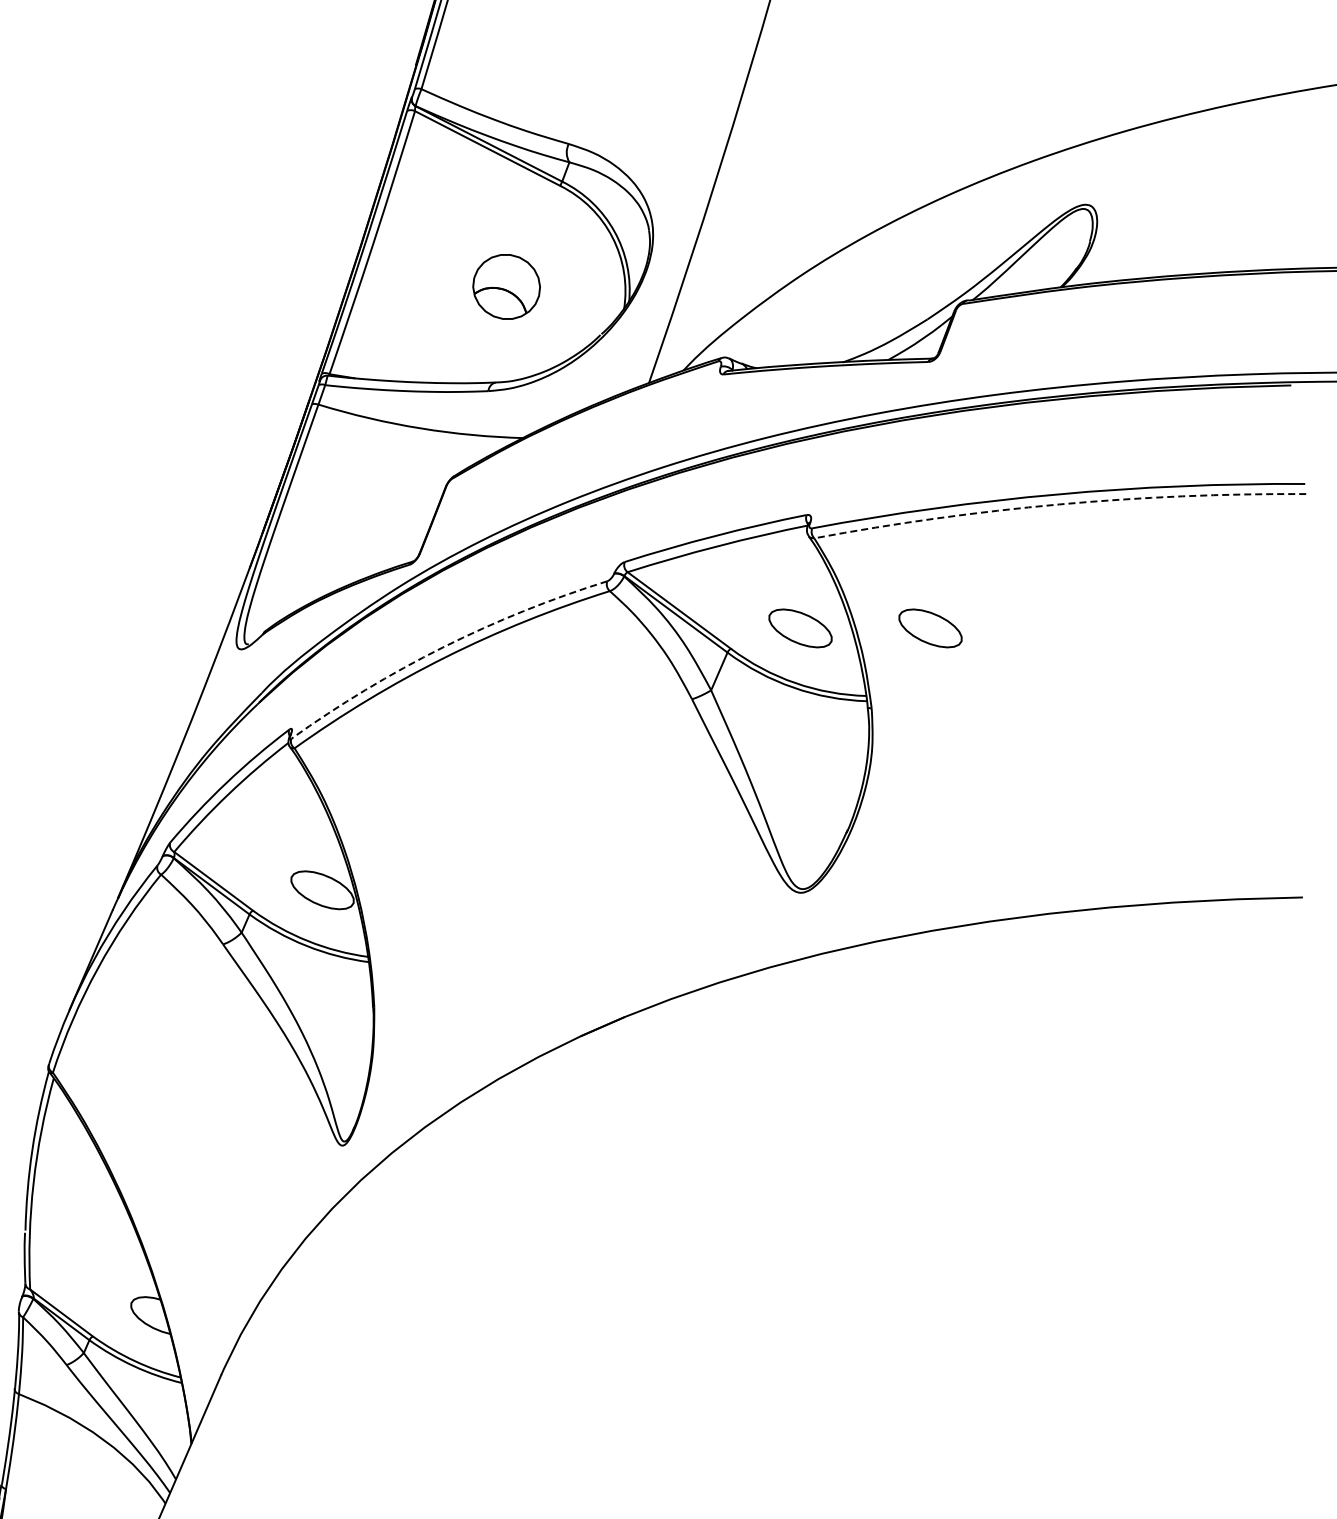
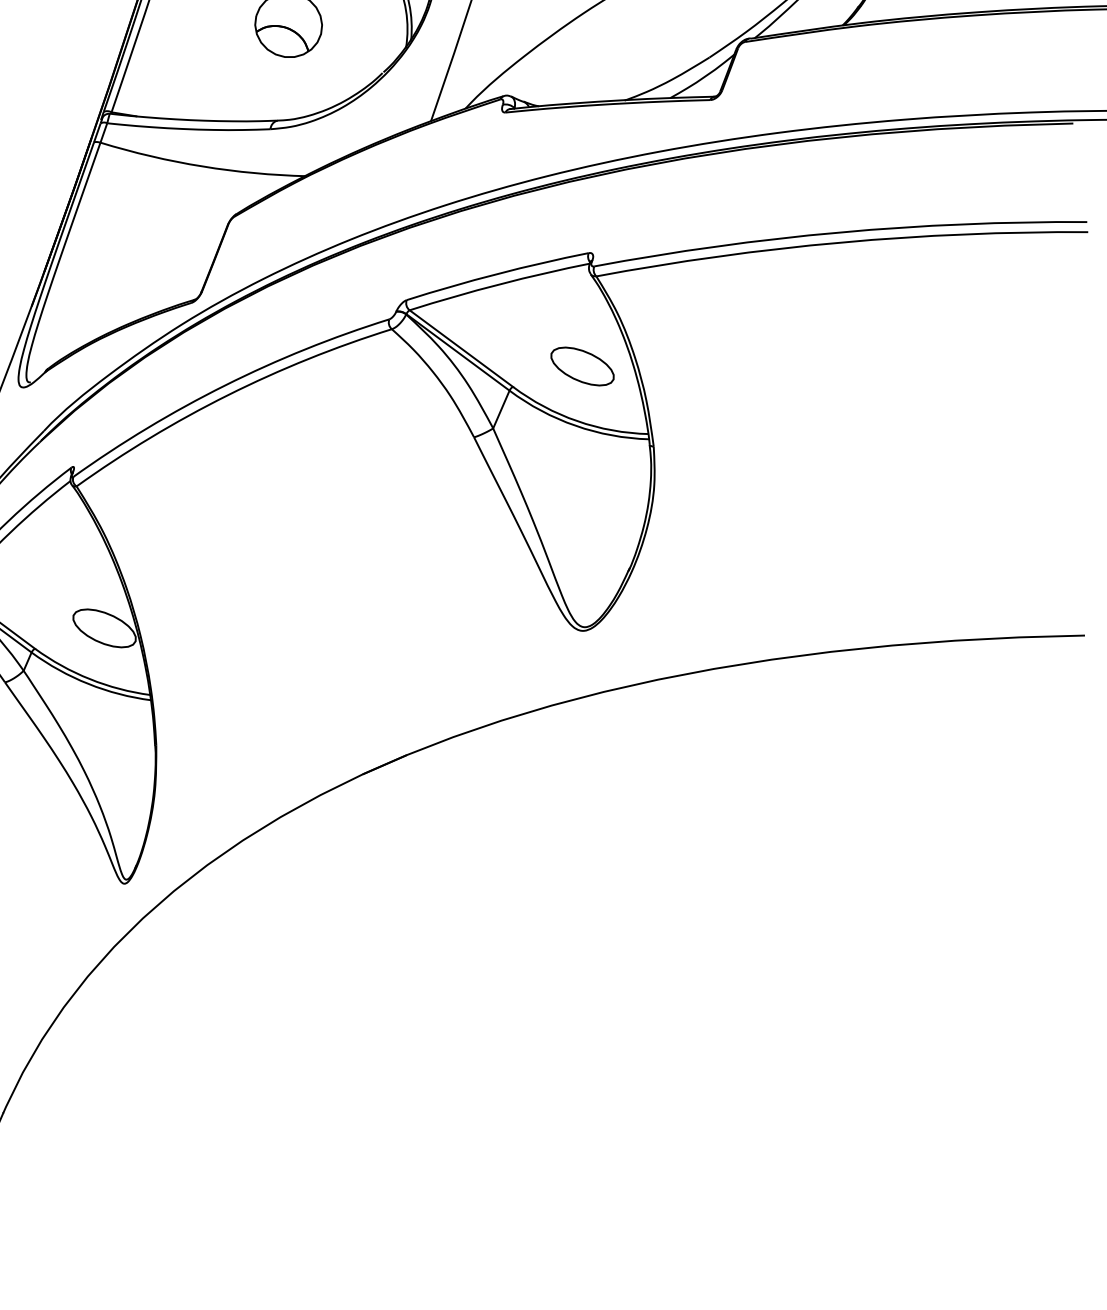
arc: (1059, 504) -> (841, 242), dashed -> solid
part: (930, 628) -> (712, 366), removed
arc: (443, 647) -> (225, 385), dashed -> solid

